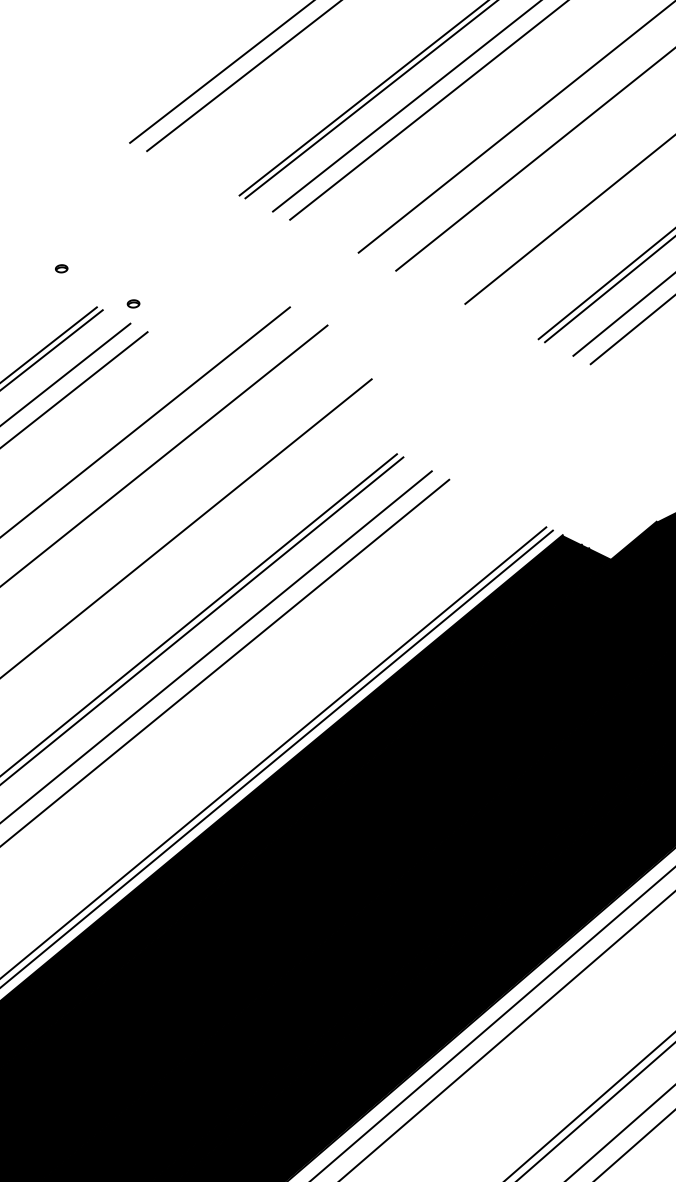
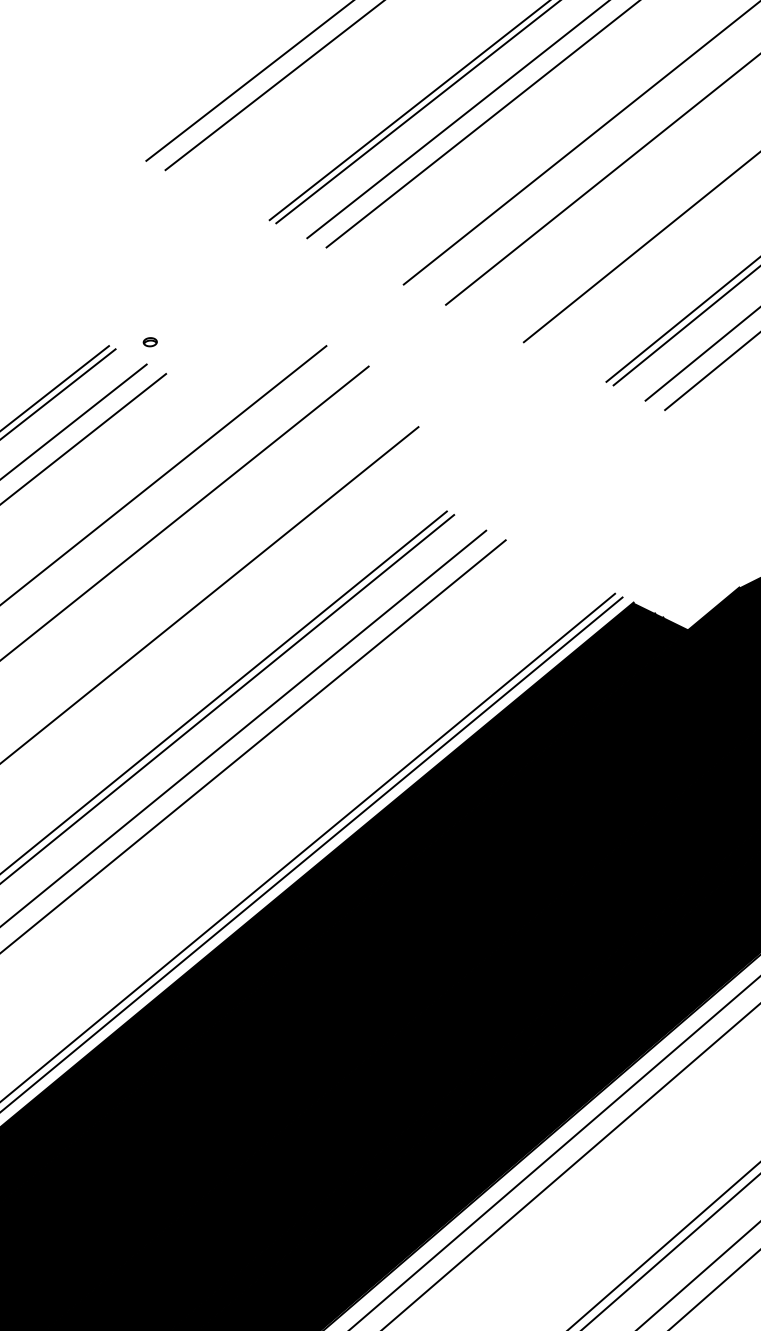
part: (60, 268) -> (68, 302), removed

